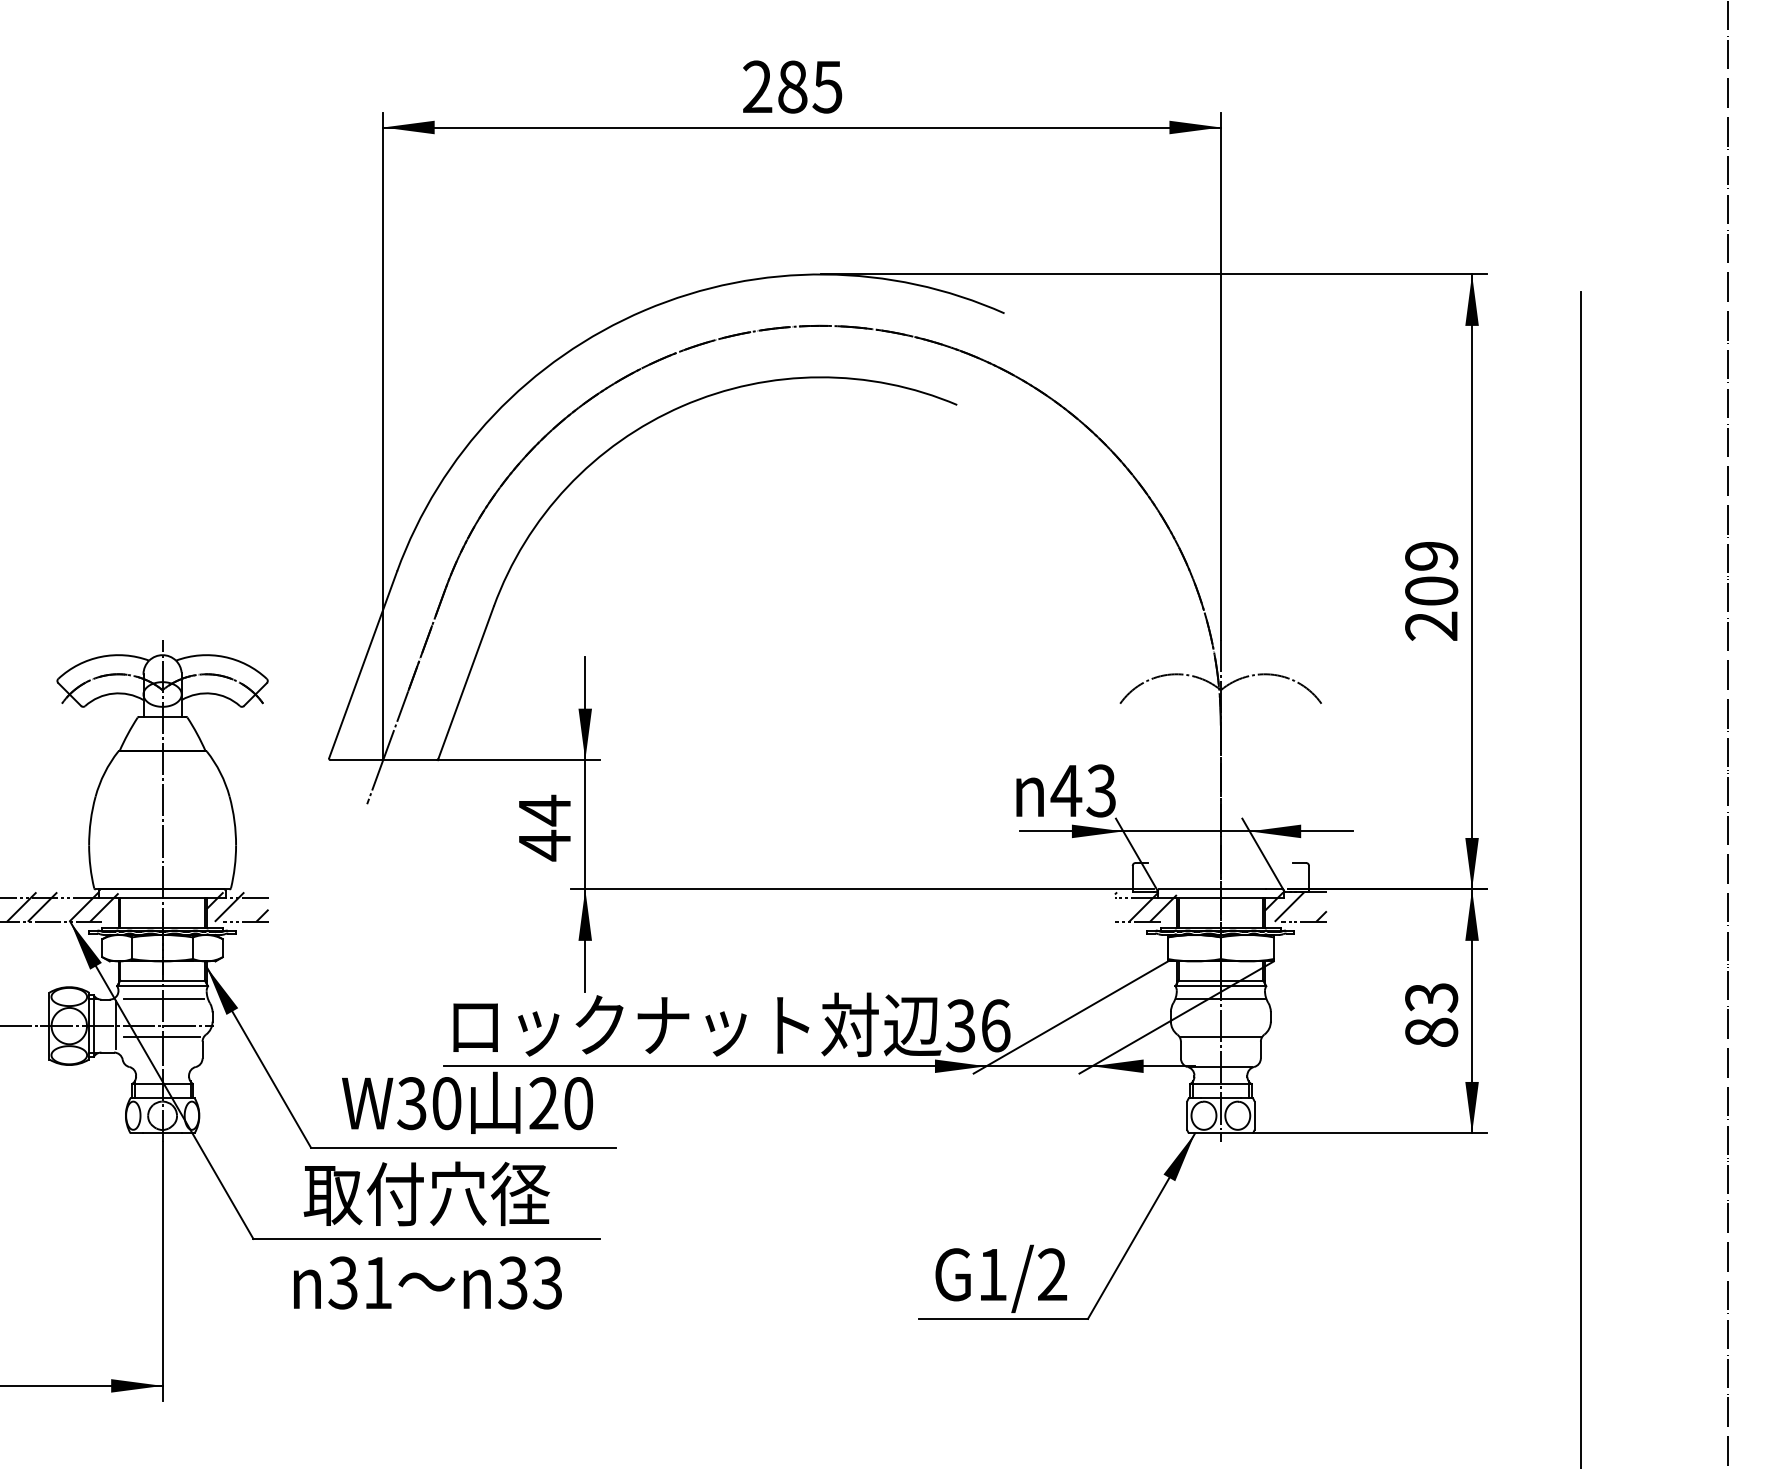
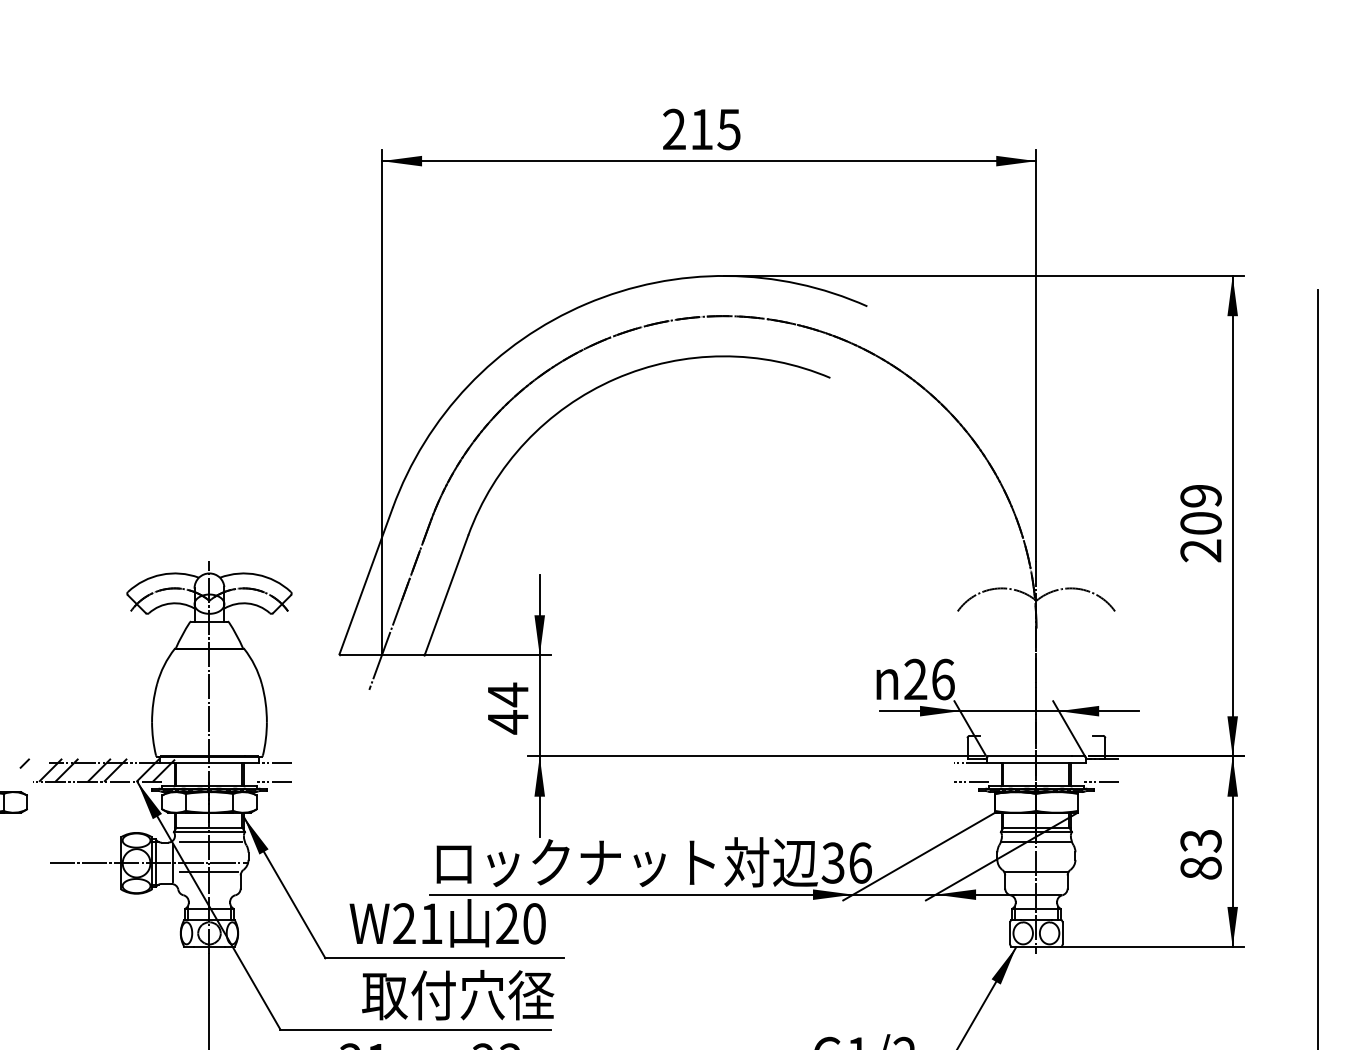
text: (792, 86) -> (701, 129), 285 -> 215
text: (1083, 790) -> (929, 679), 43 -> 26
hatch: (237, 906) -> (268, 769), removed
hatch: (1145, 906) -> (977, 769), removed
hatch: (1295, 906) -> (1094, 769), removed
text: (429, 1103) -> (418, 923), W30 -> W21
text: (426, 1193) -> (457, 994), moved

